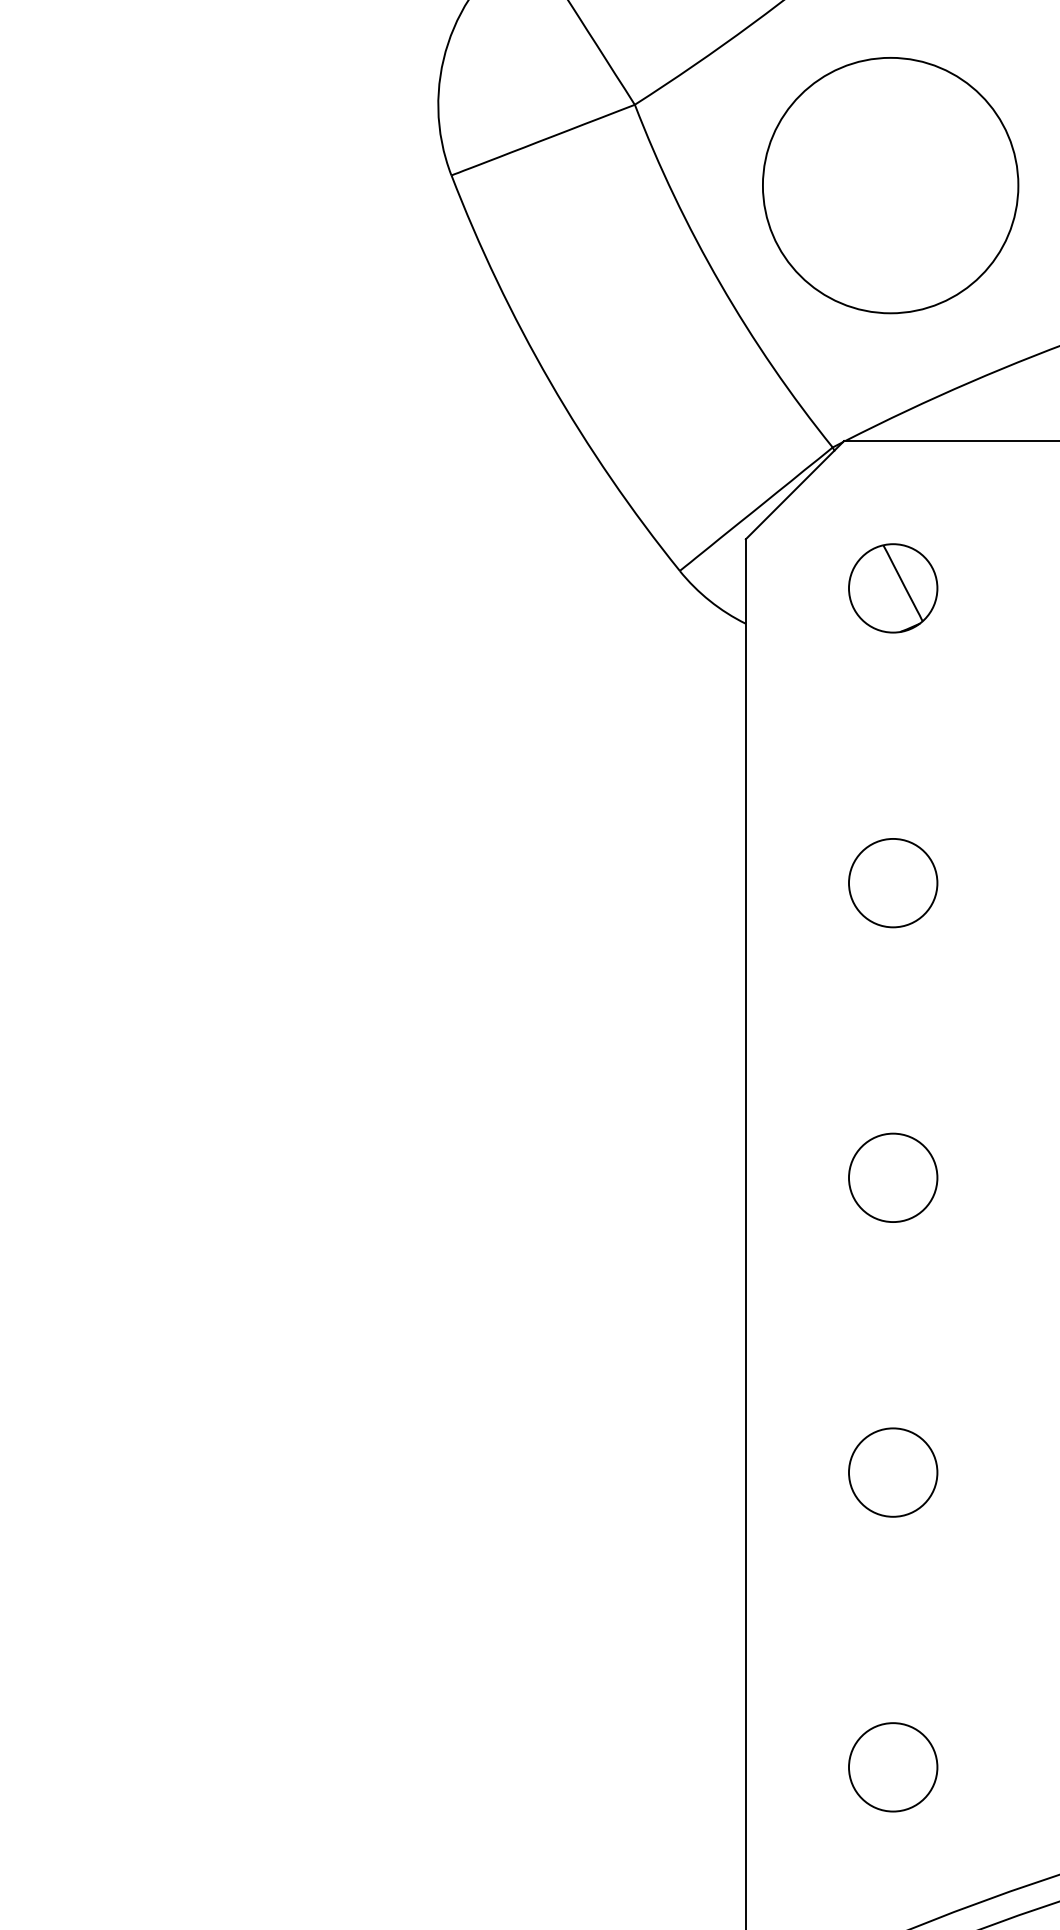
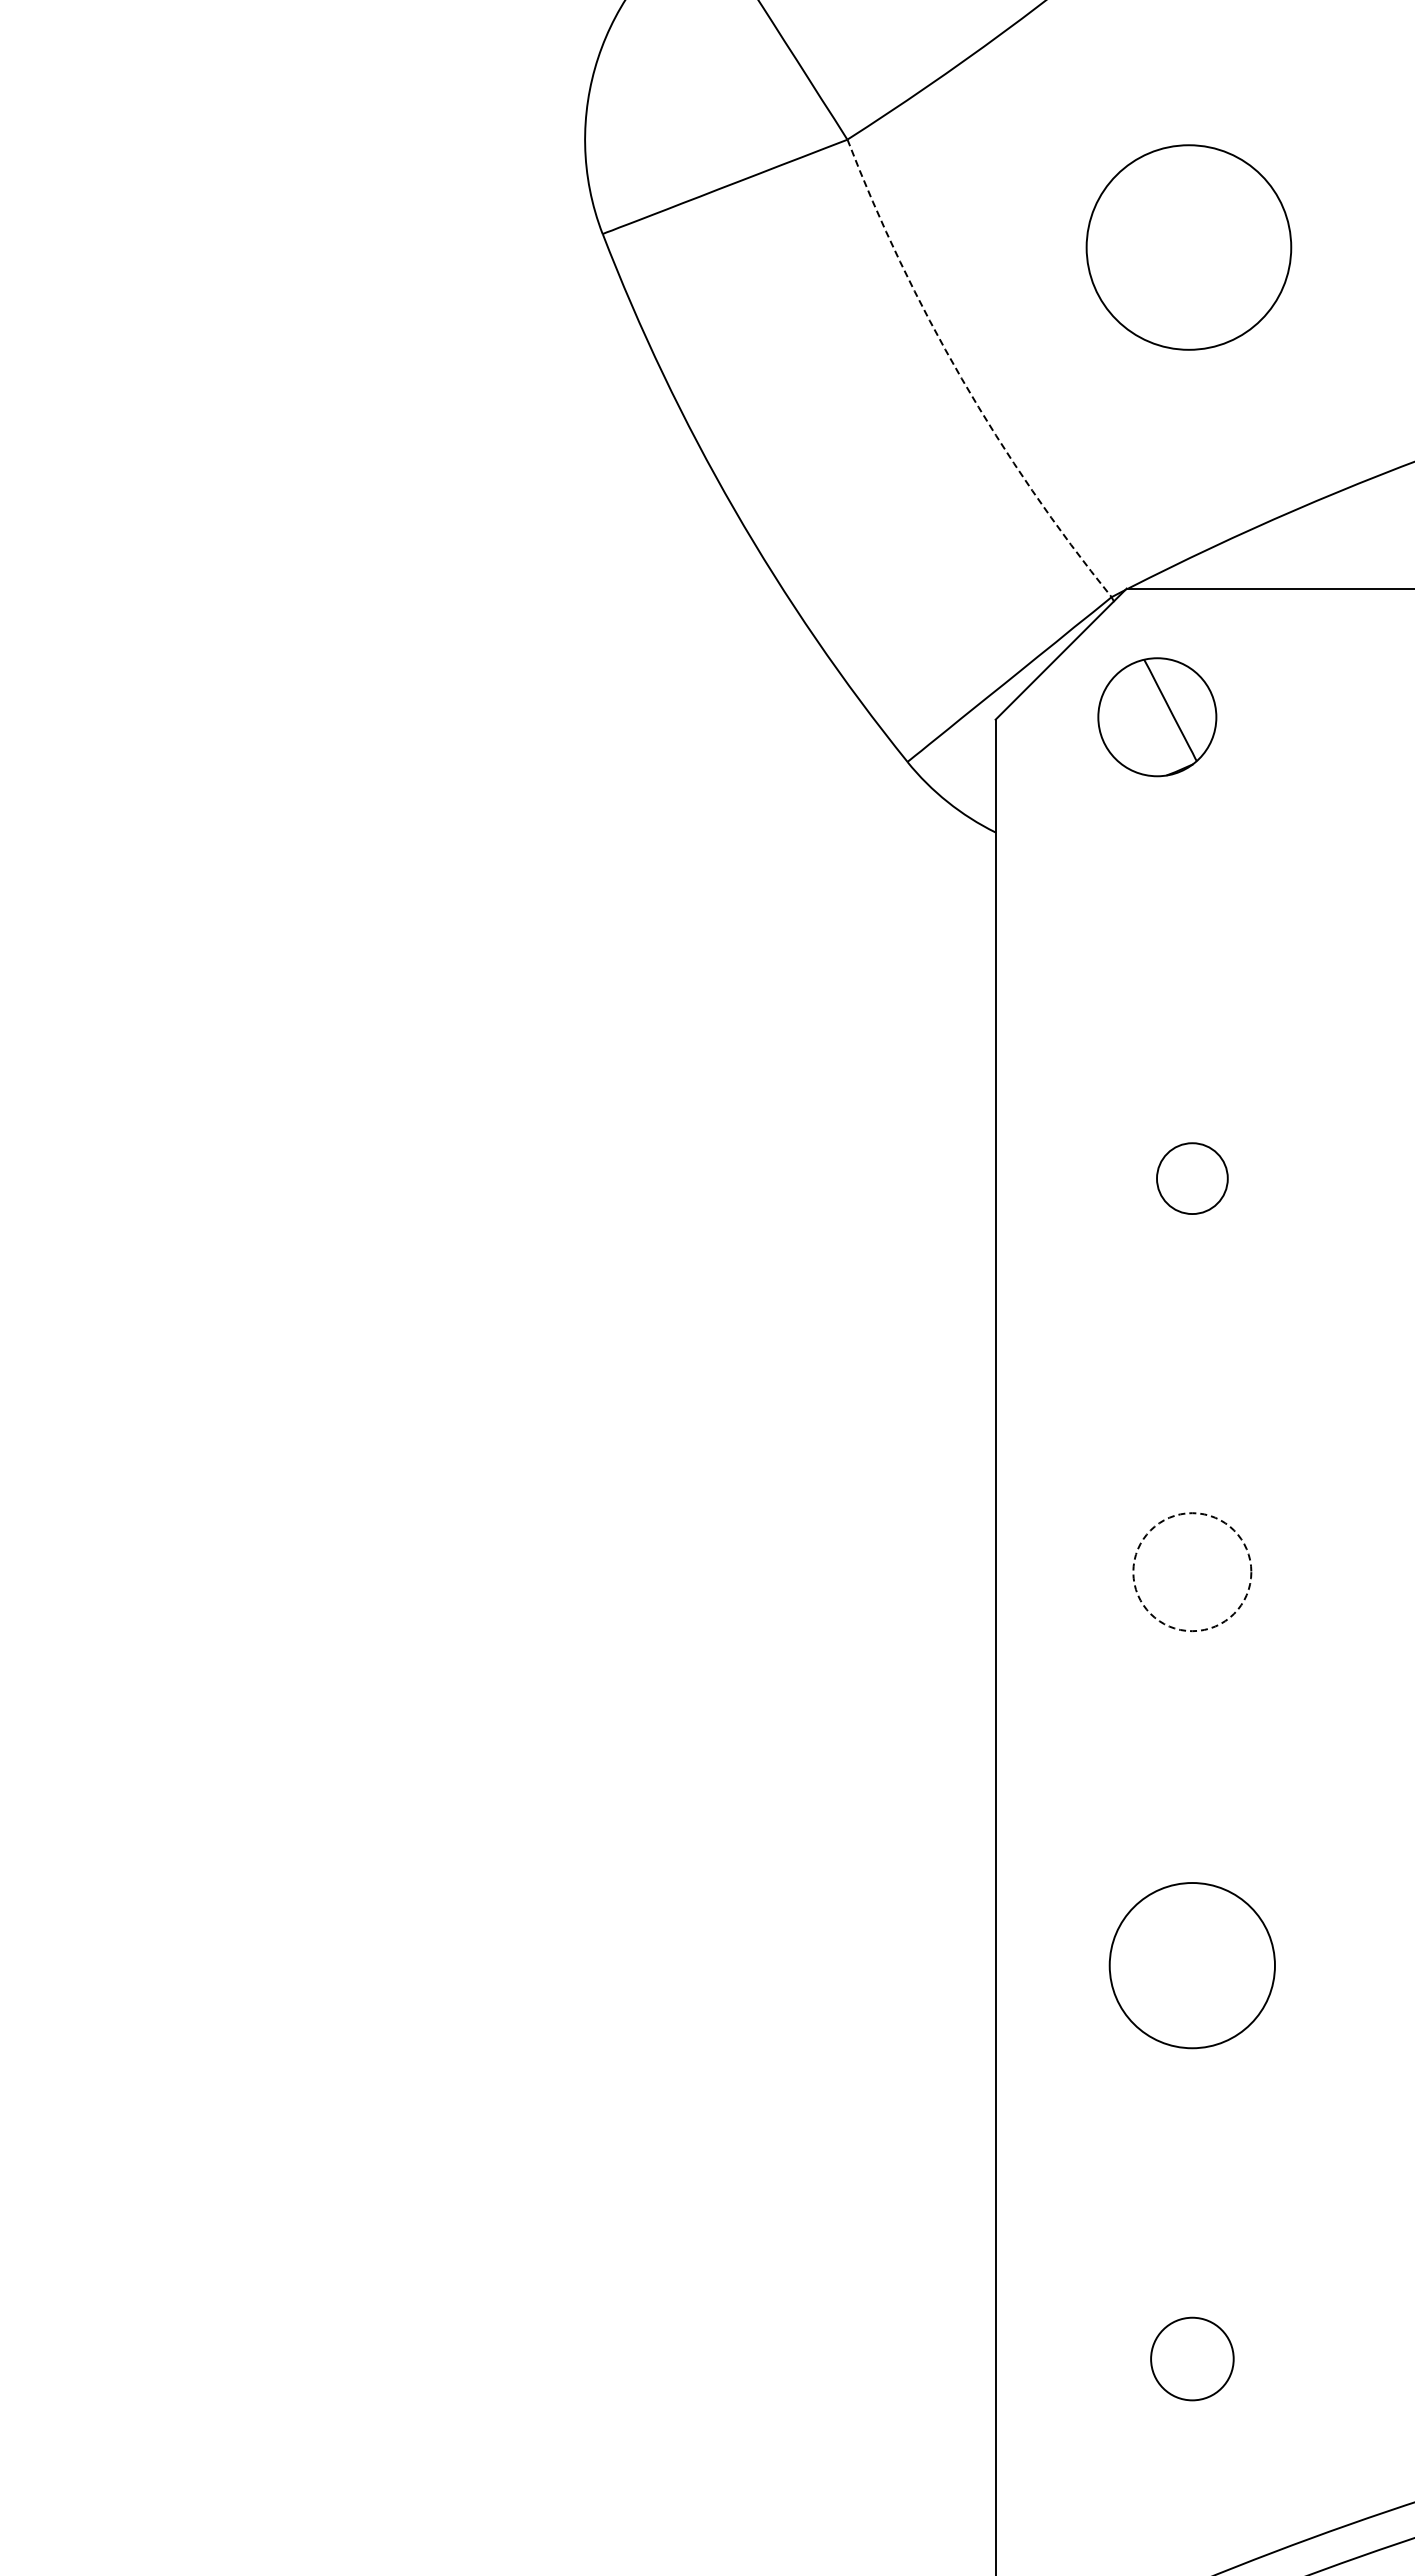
circle: (890, 185) -> (1188, 247), size x0.6
arc: (720, 283) -> (961, 378), solid -> dashed
part: (893, 588) -> (1157, 717), moved
circle: (893, 882) -> (1192, 1178), size x0.6
circle: (893, 1178) -> (1192, 1572), solid -> dashed
circle: (893, 1472) -> (1192, 1965), size x1.4
circle: (893, 1766) -> (1192, 2358), size x0.7

